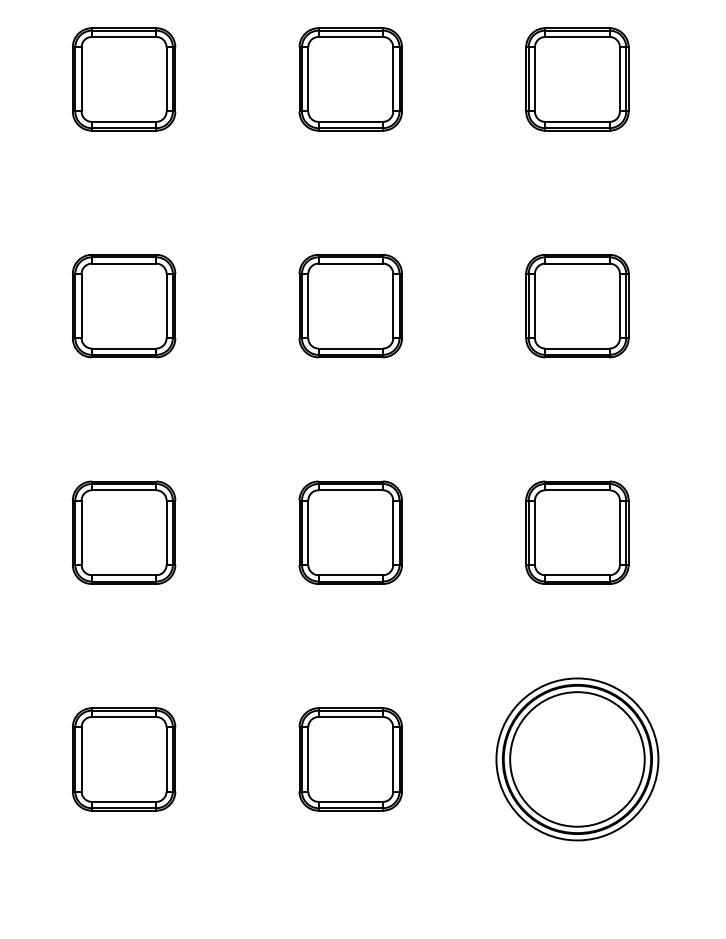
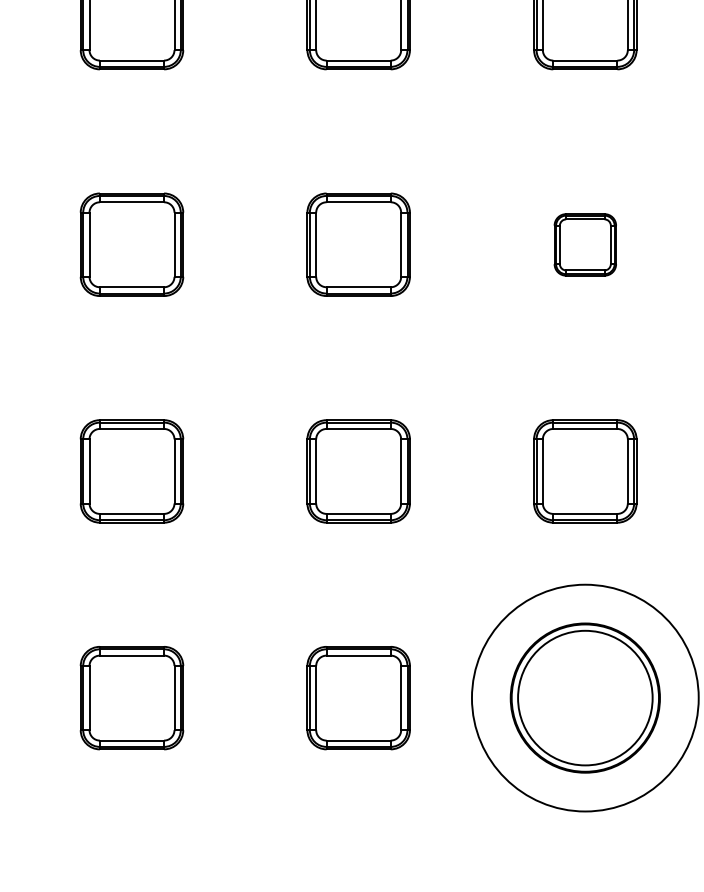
part: (577, 306) -> (585, 245), size x0.6
circle: (577, 759) -> (585, 698), size x1.4

